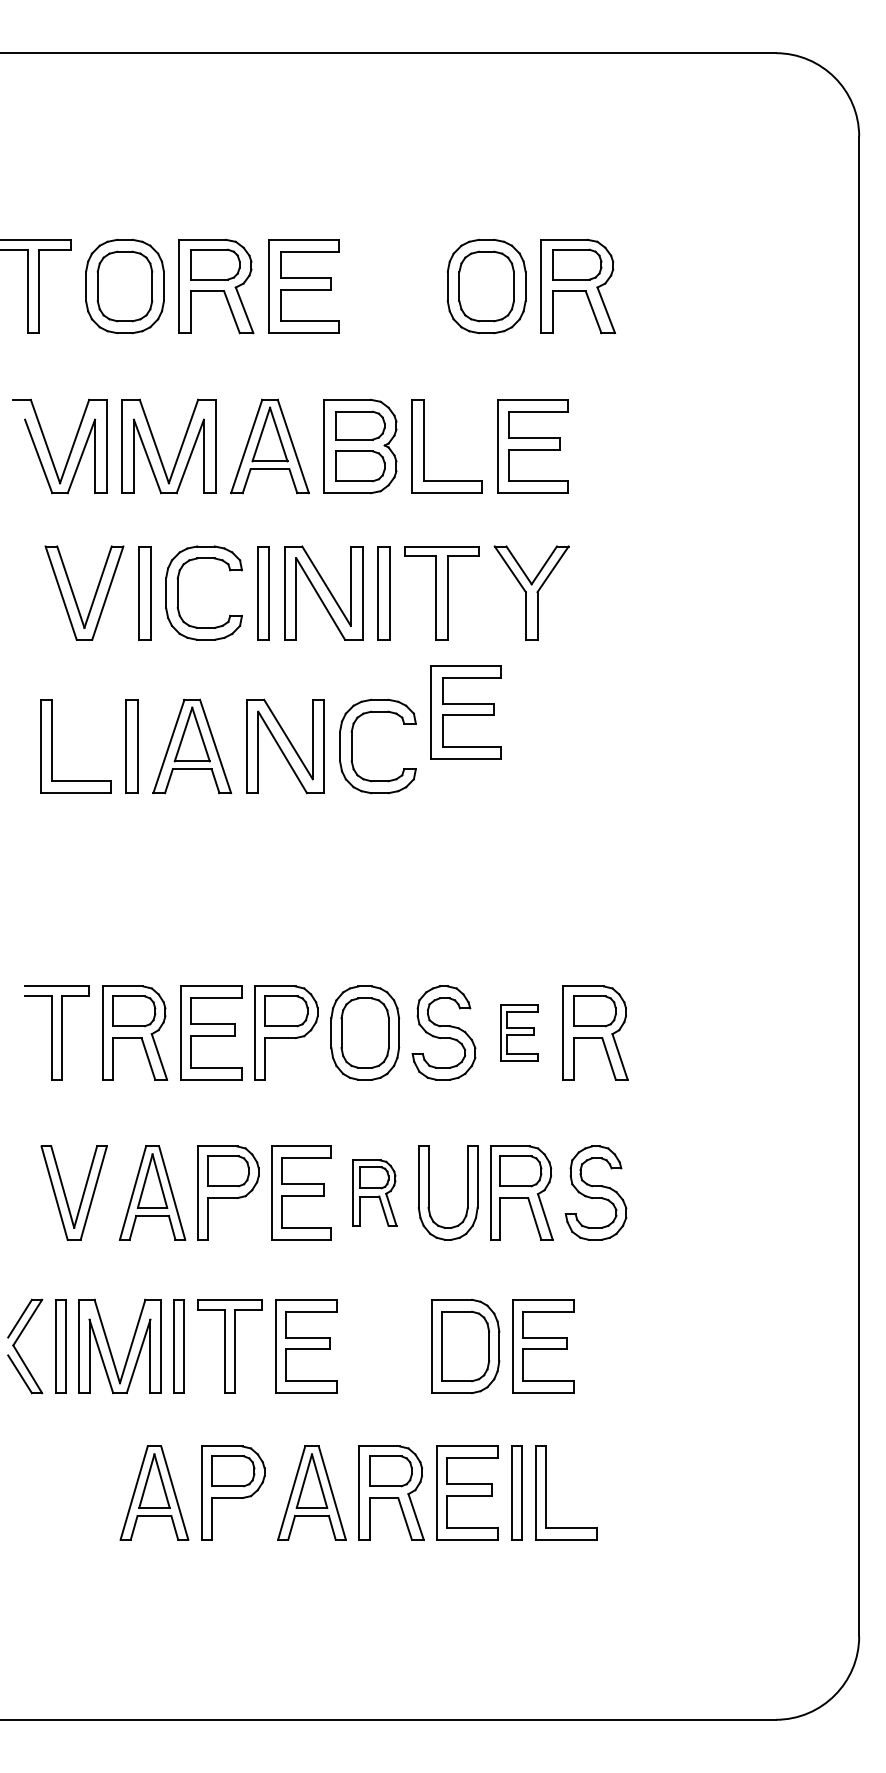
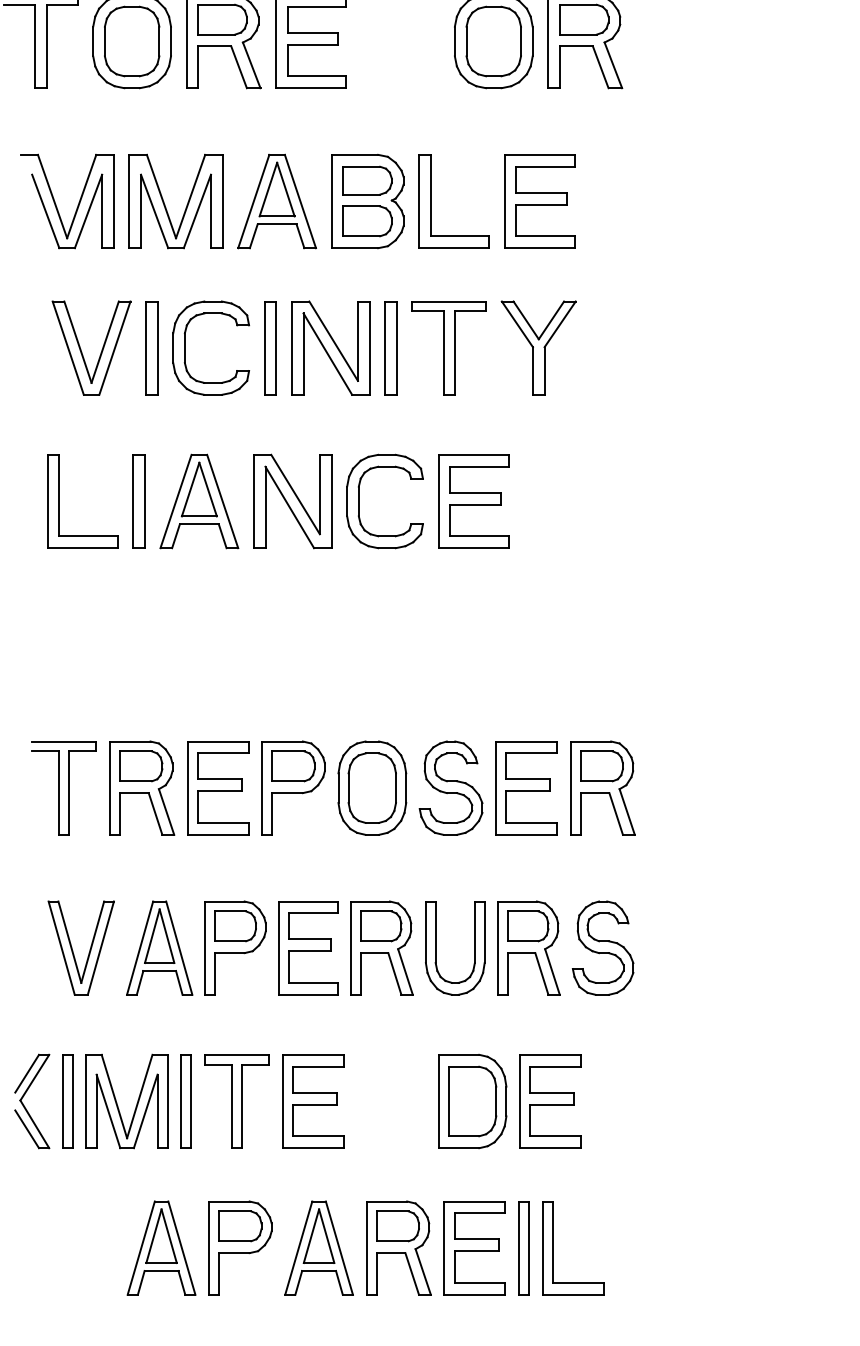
part: (465, 712) -> (472, 501), moved
part: (519, 1032) -> (526, 787), size x1.67
part: (374, 1192) -> (381, 947), size x1.43

